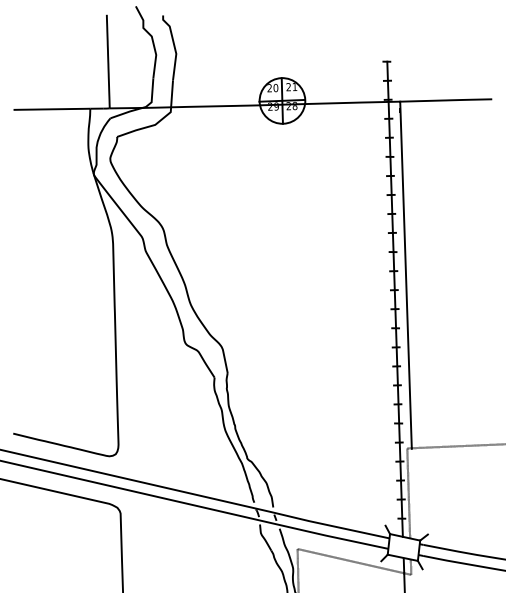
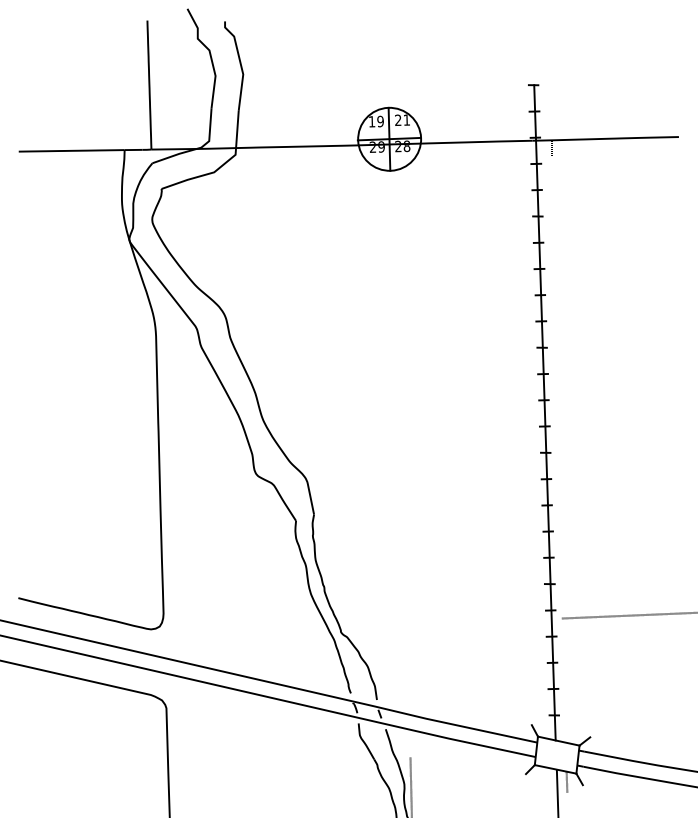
text: (272, 88) -> (375, 121), 20 -> 19
line: (406, 275) -> (560, 379), removed
line: (408, 493) -> (563, 680), removed
line: (354, 561) -> (488, 774), removed

